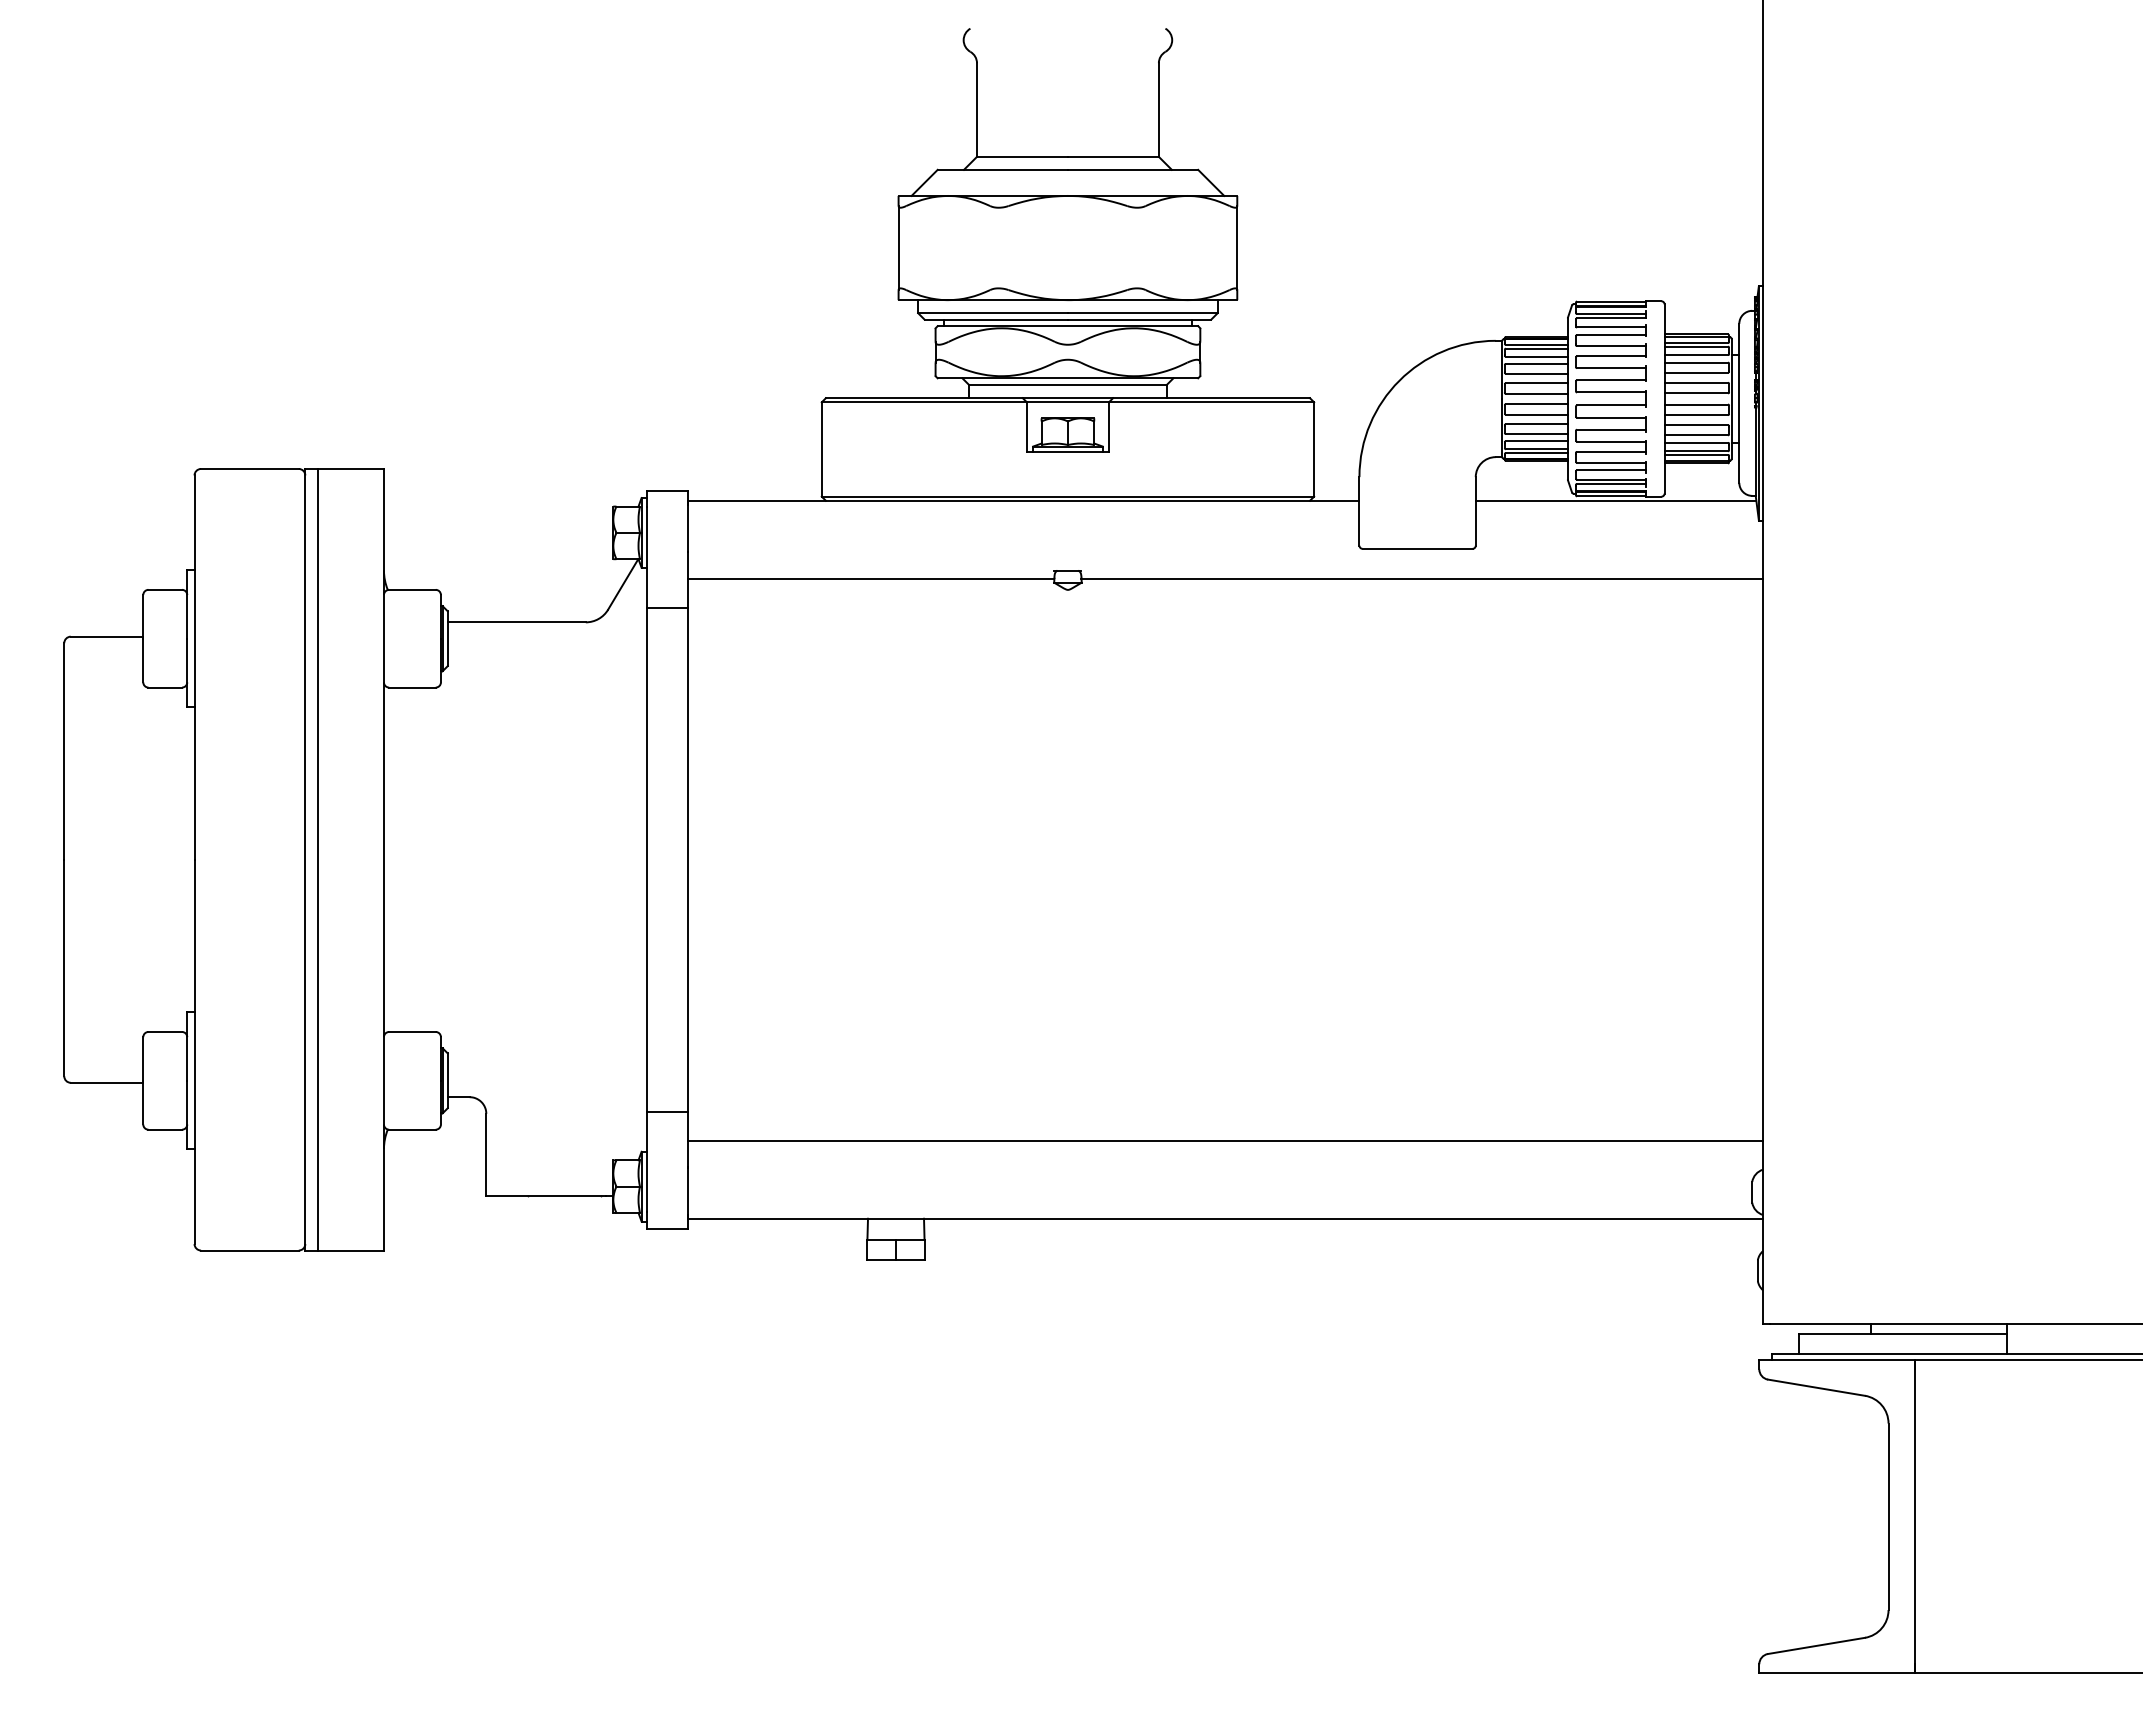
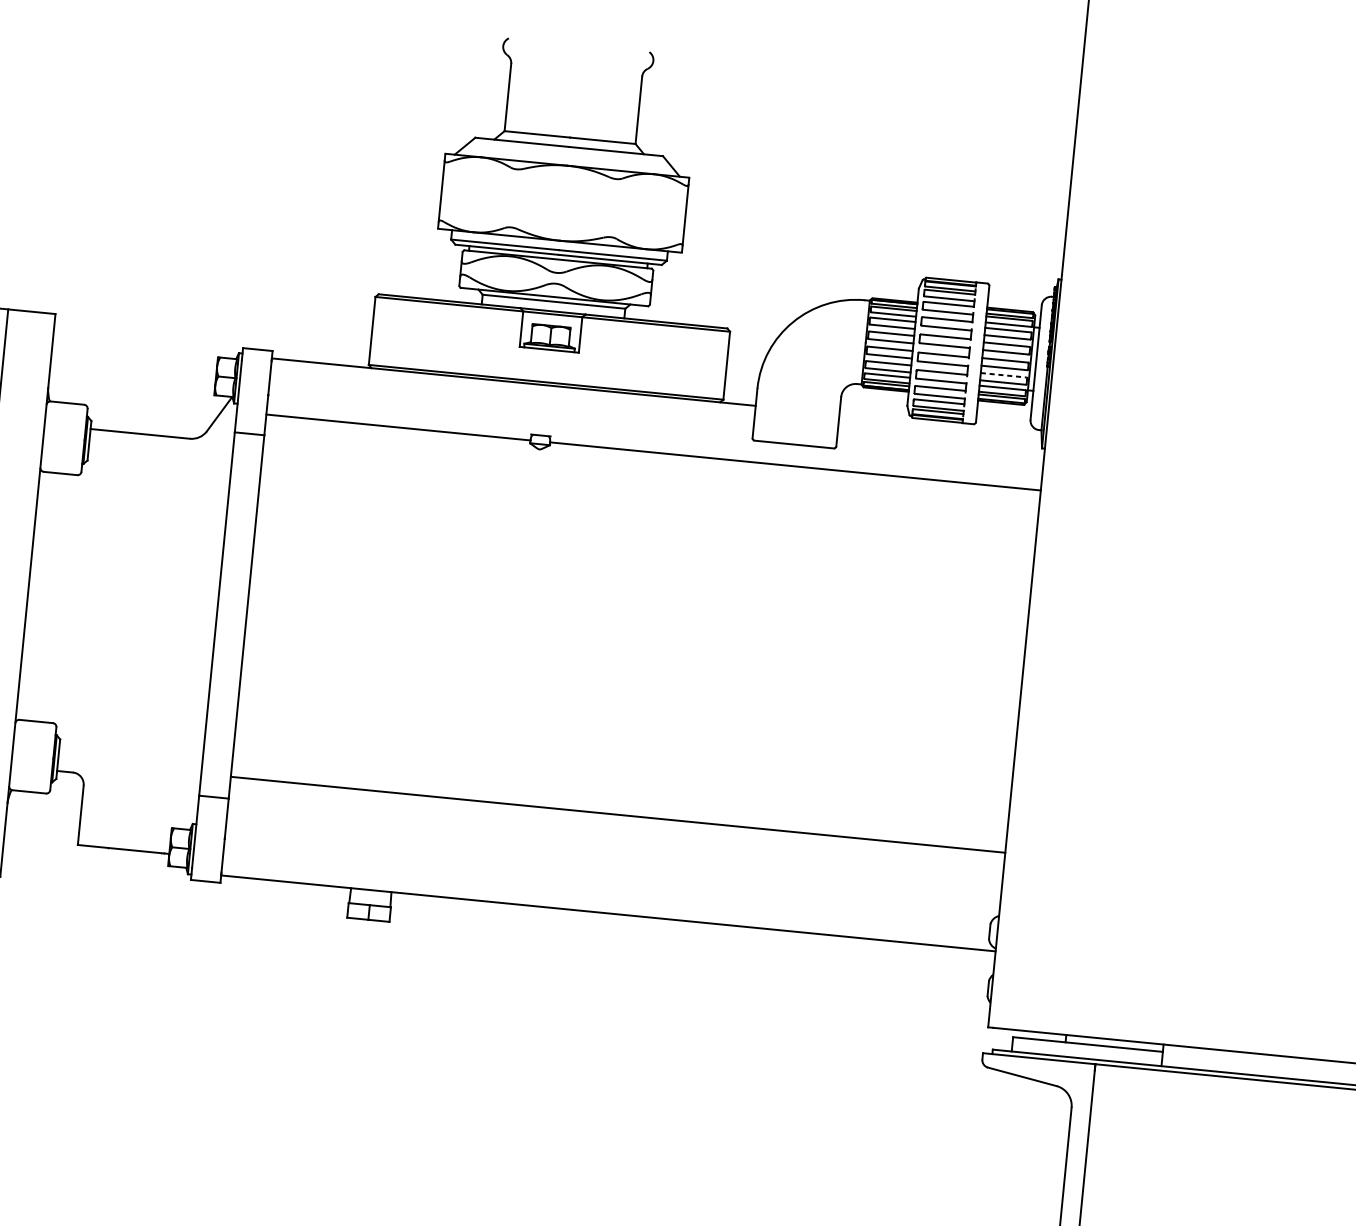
line: (1696, 425) -> (1003, 375), solid -> dashed
line: (1615, 500) -> (940, 423), removed
line: (1224, 1140) -> (617, 814), moved

